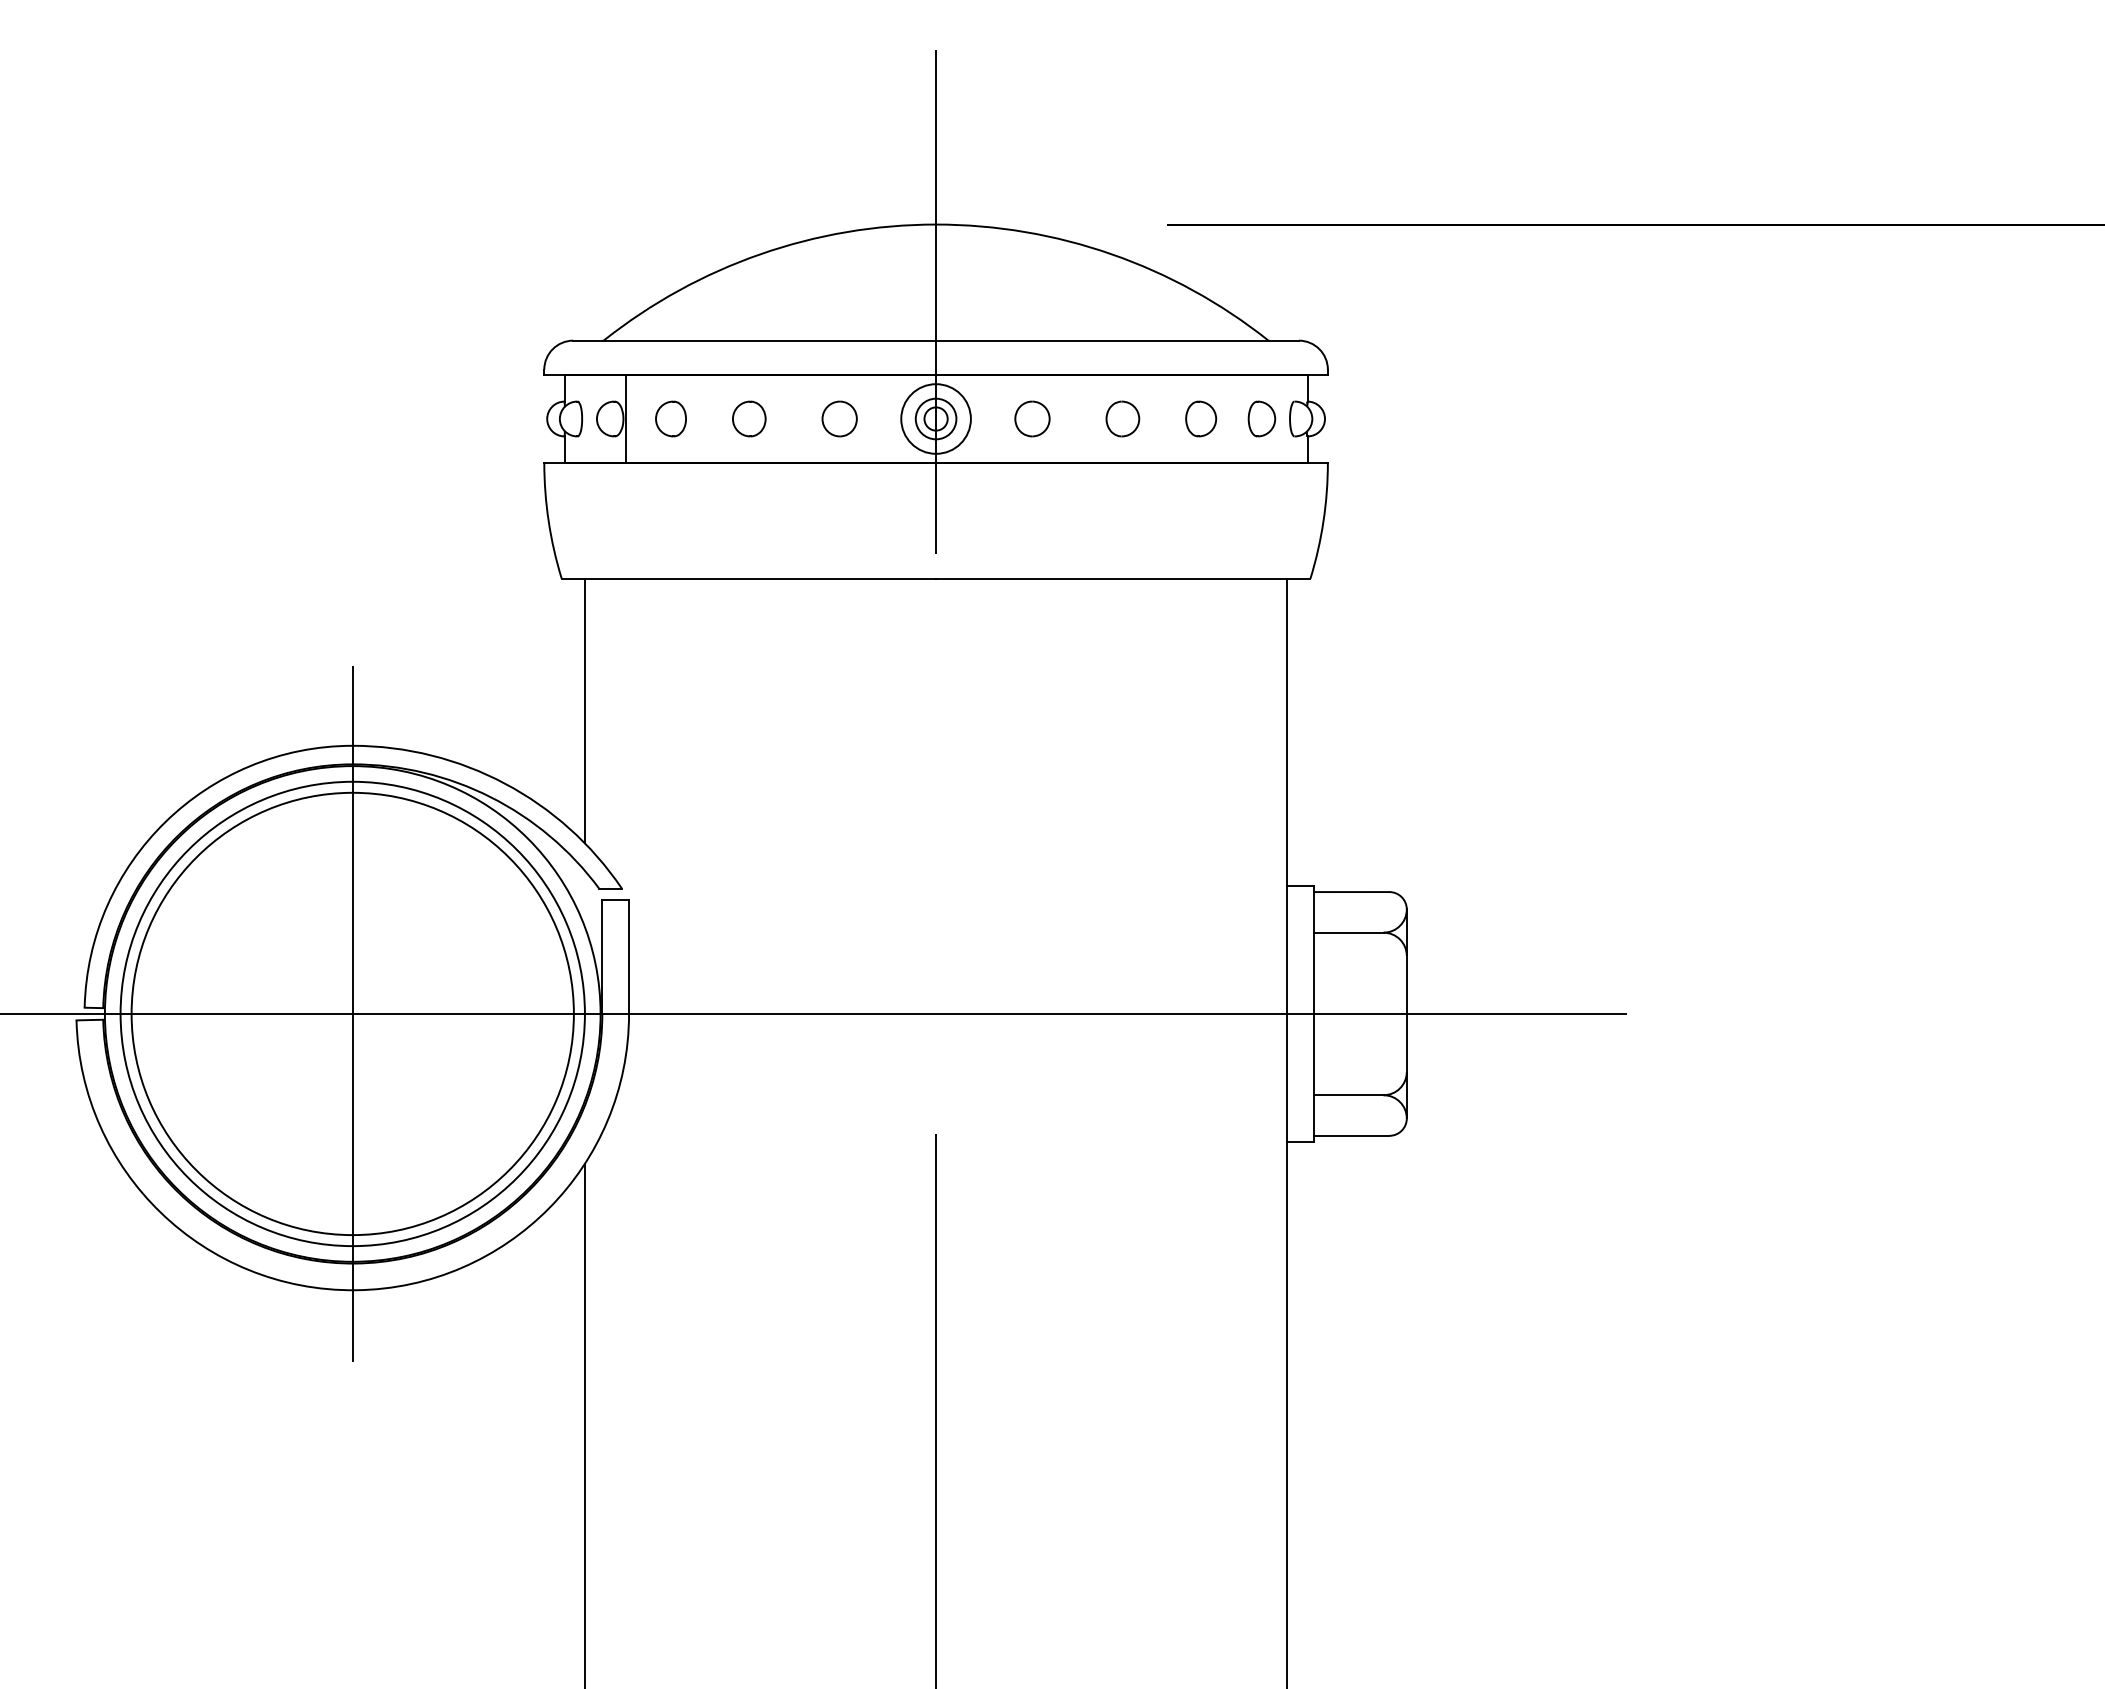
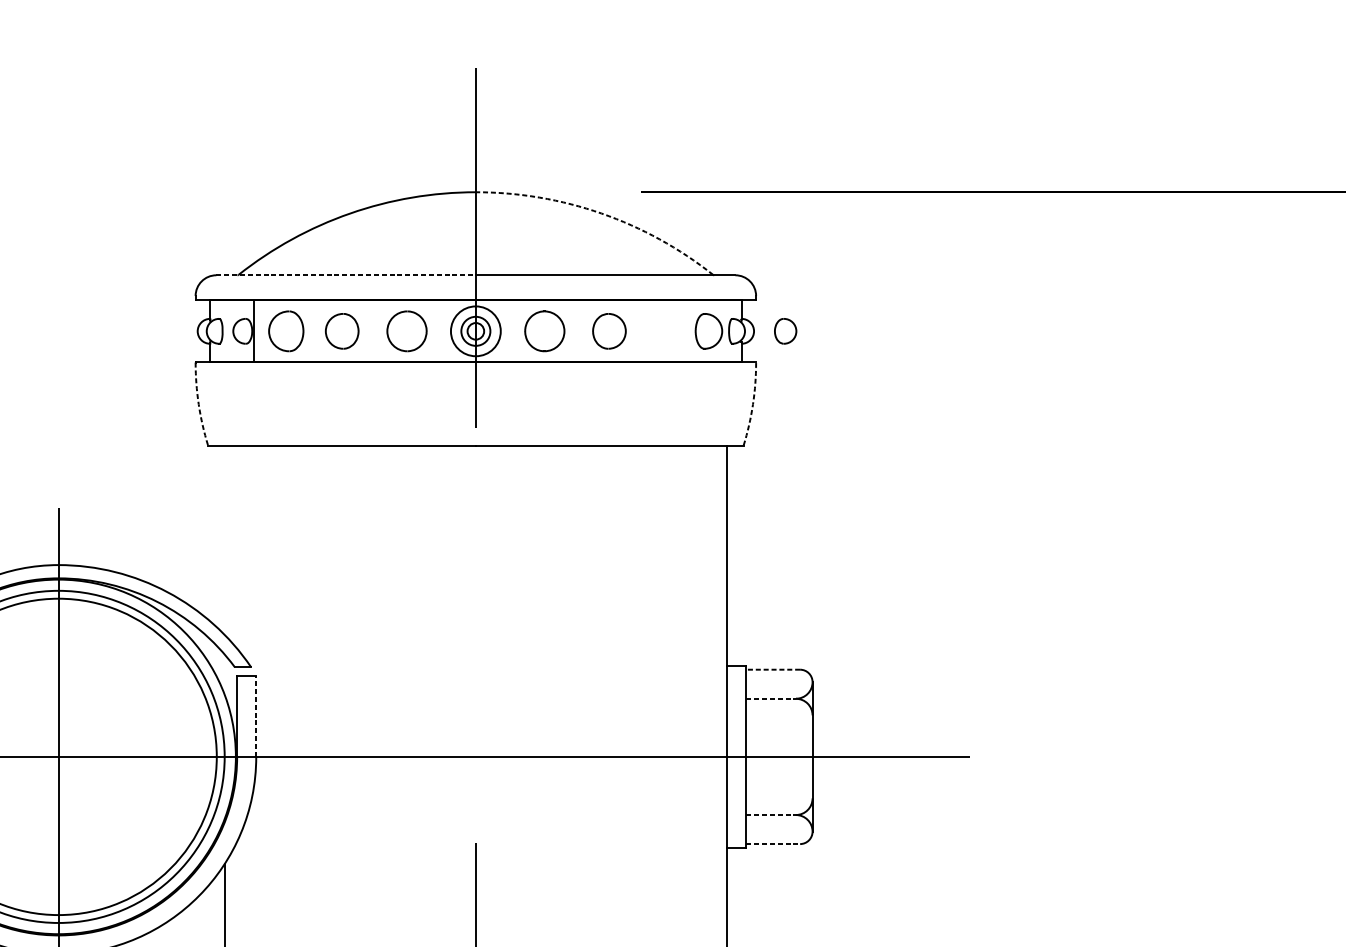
arc: (1111, 254) -> (601, 213), solid -> dashed
line: (755, 340) -> (346, 275), solid -> dashed
part: (670, 418) -> (285, 330), size x1.6
part: (749, 418) -> (342, 330), size x1.4
part: (839, 418) -> (406, 330), size x1.6
part: (1032, 418) -> (544, 330), size x1.6
part: (1122, 418) -> (609, 330), size x1.4
part: (1201, 418) -> (785, 330), moved
part: (1261, 418) -> (708, 330), size x1.4
arc: (548, 521) -> (198, 404), solid -> dashed
arc: (1323, 521) -> (752, 404), solid -> dashed
line: (584, 710) -> (224, 539), removed
line: (1351, 892) -> (773, 670), solid -> dashed
line: (1348, 932) -> (770, 698), solid -> dashed
line: (629, 957) -> (256, 716), solid -> dashed
line: (1348, 1095) -> (770, 815), solid -> dashed
line: (1351, 1135) -> (773, 843), solid -> dashed

